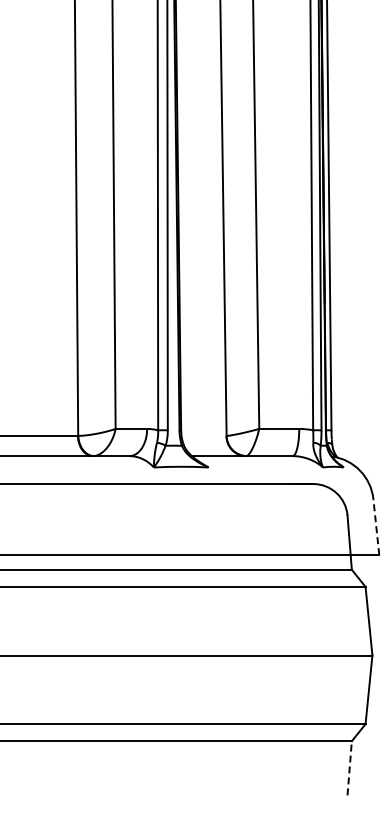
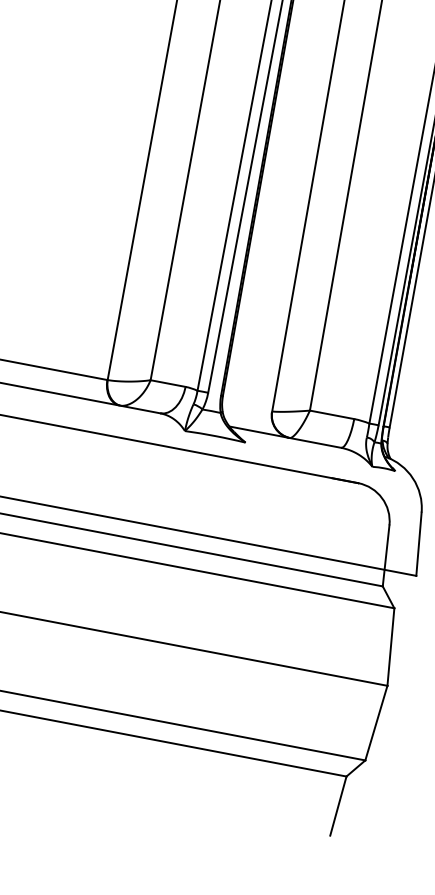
line: (376, 526) -> (419, 543), dashed -> solid
line: (349, 767) -> (338, 805), dashed -> solid

